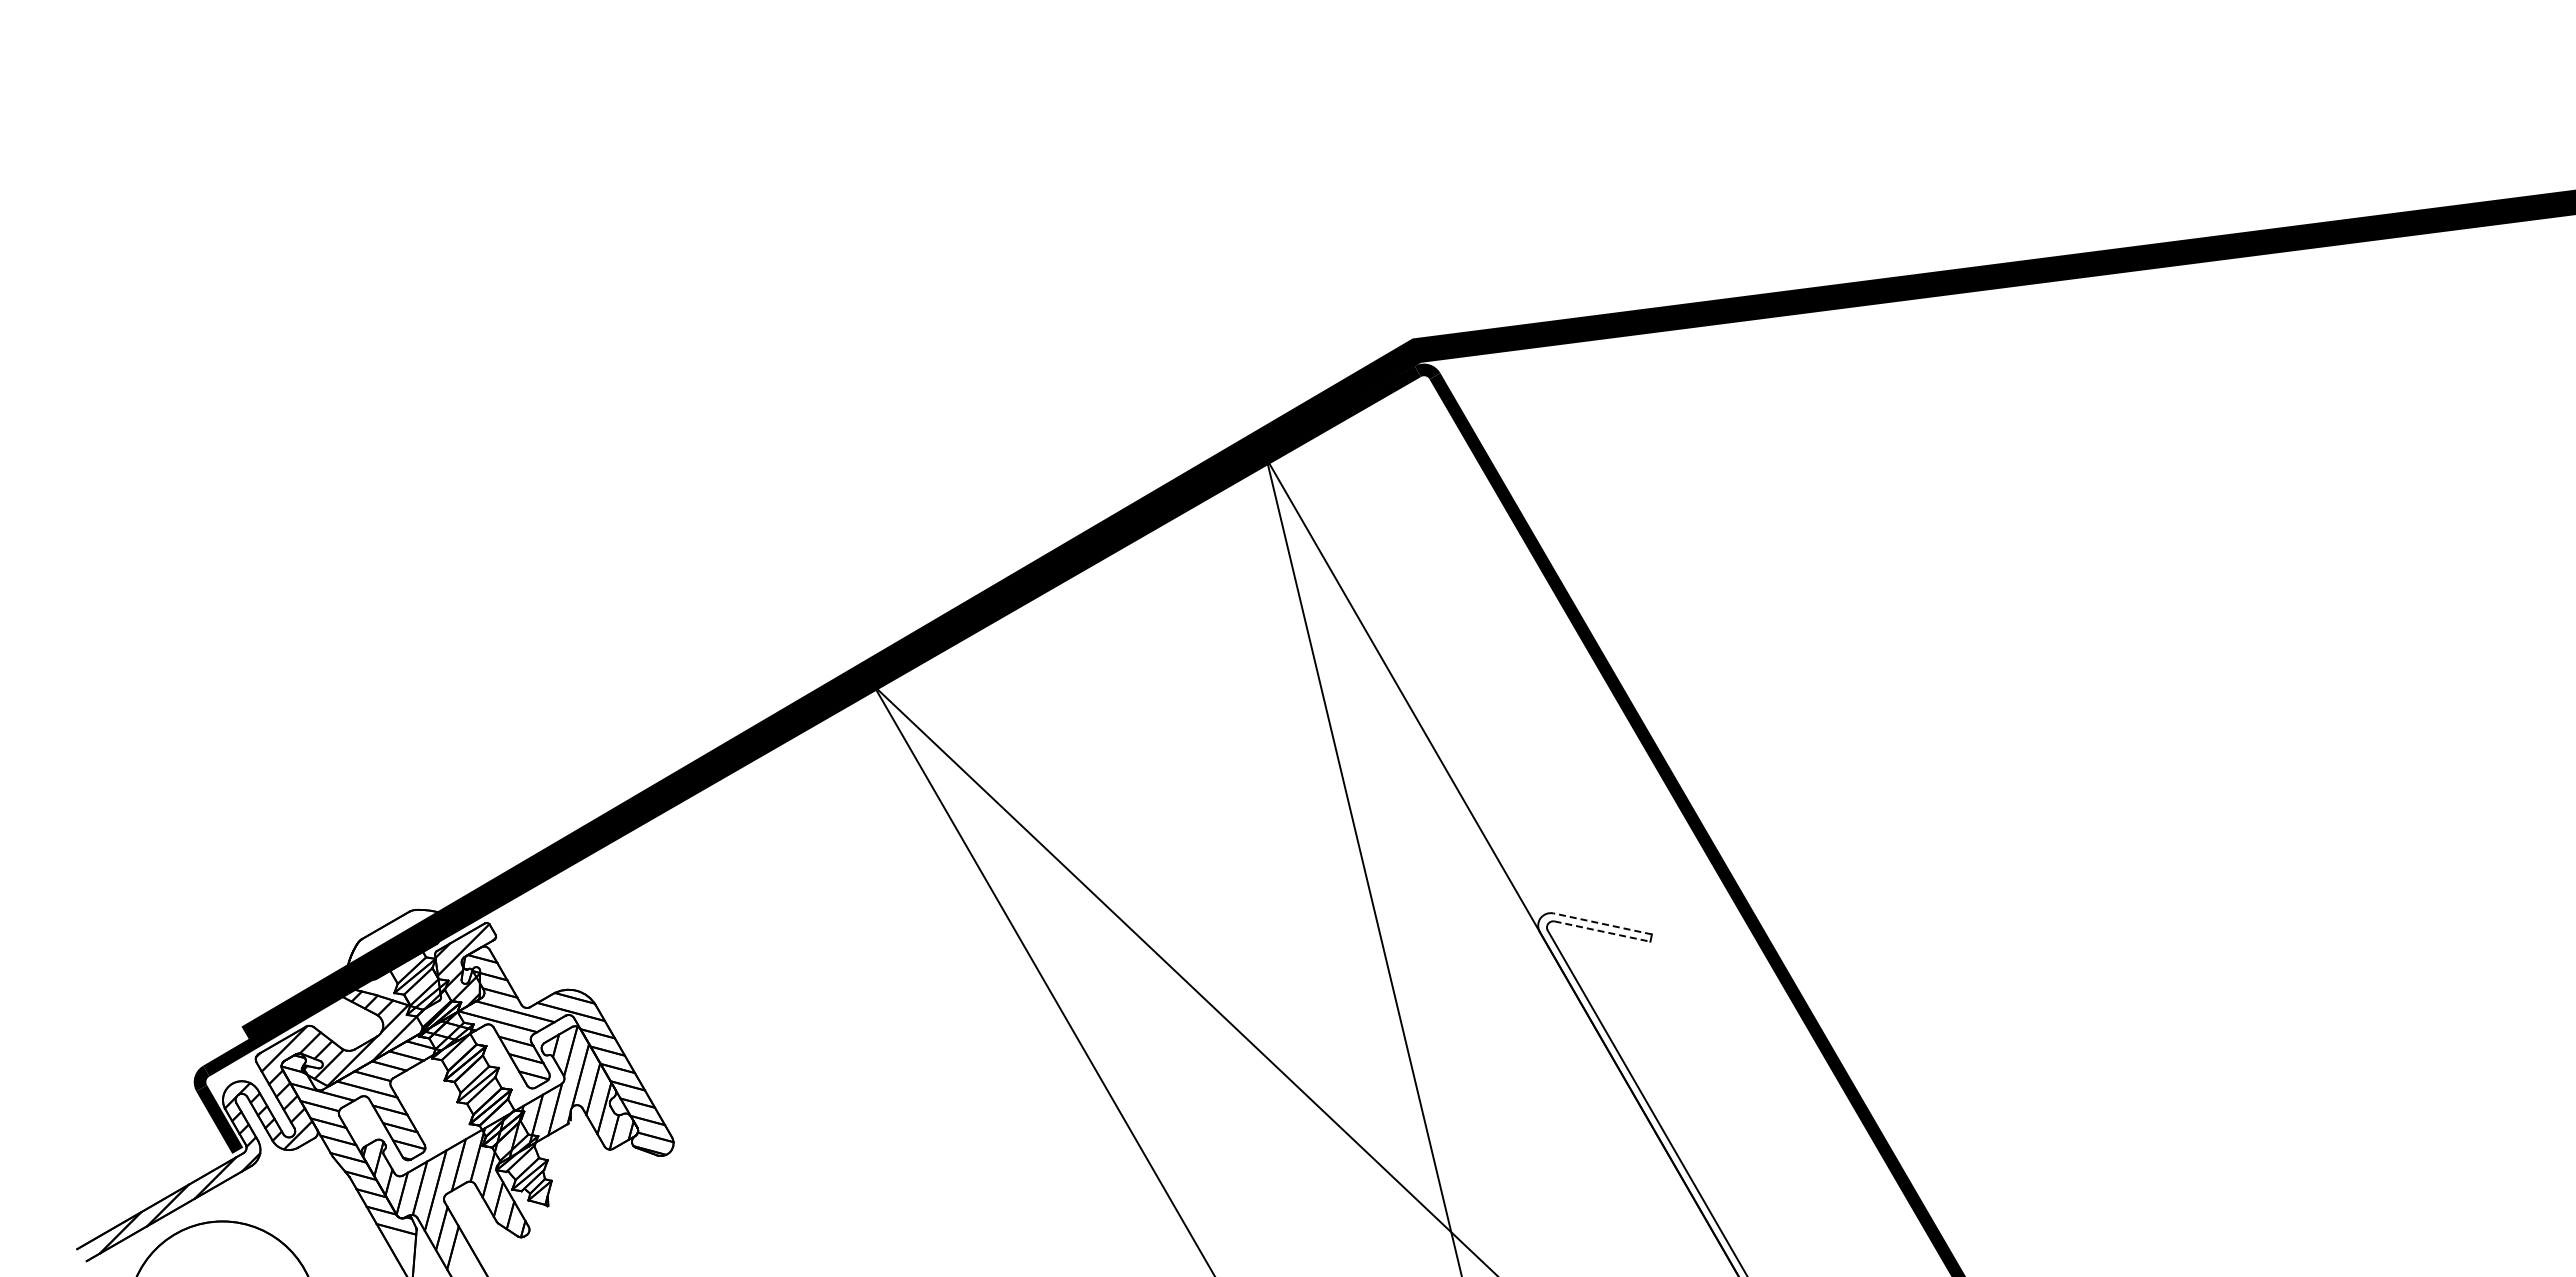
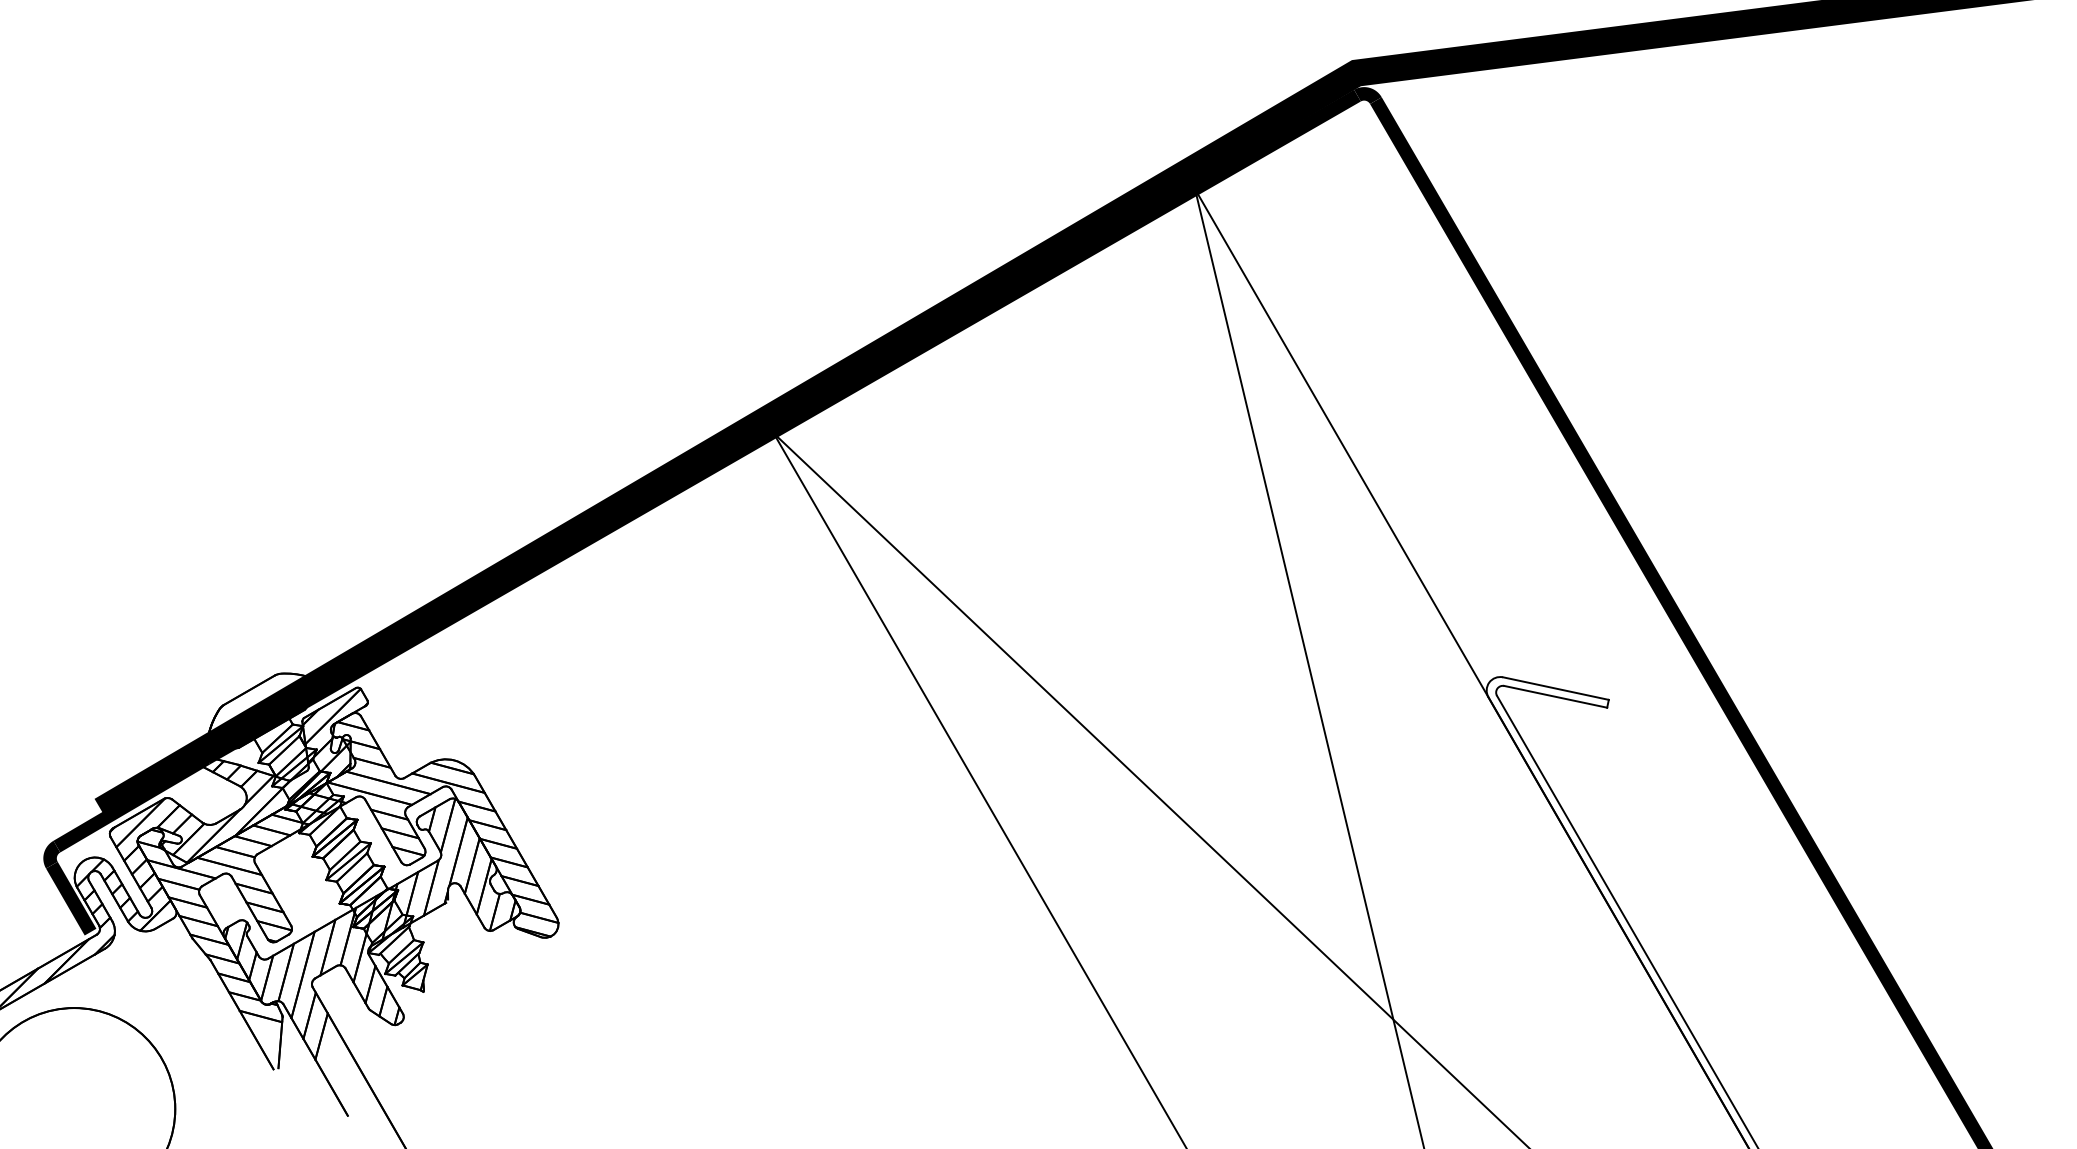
line: (1602, 923) -> (1555, 688), dashed -> solid
line: (1602, 931) -> (1555, 696), dashed -> solid

